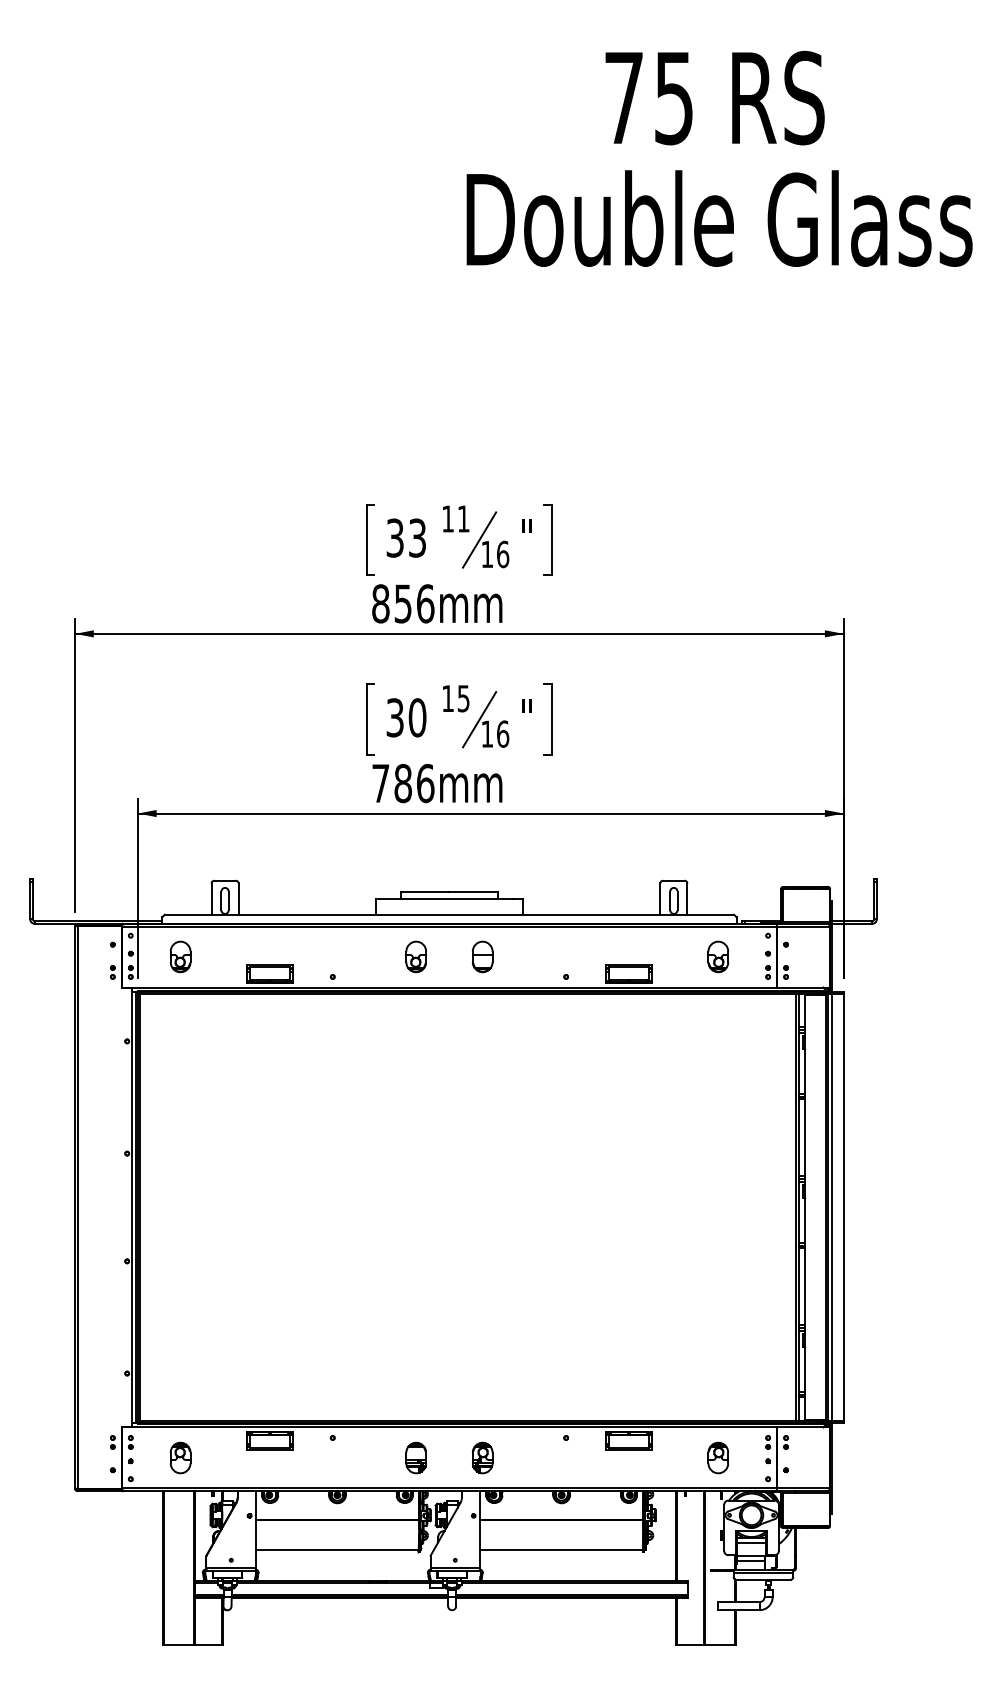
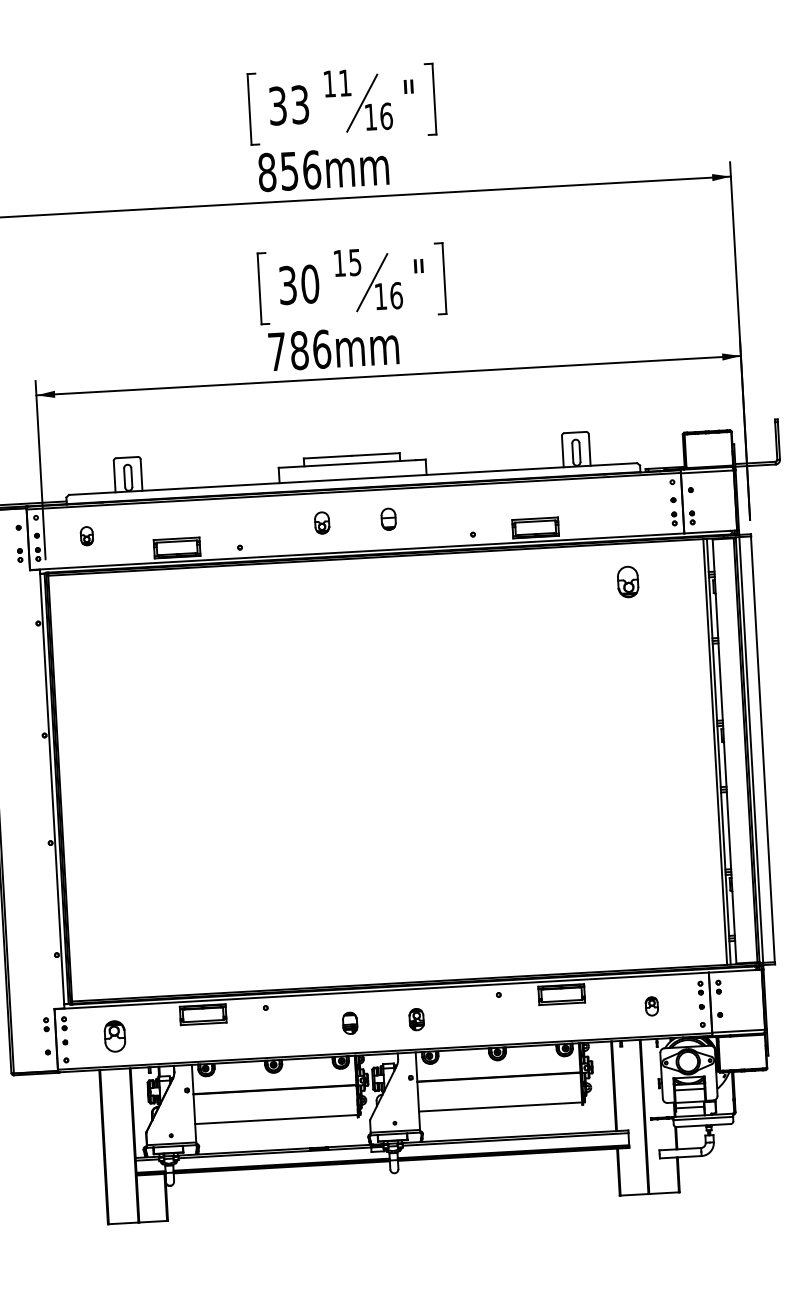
part: (180, 956) -> (86, 535), size x0.6
part: (415, 956) -> (321, 522), size x0.7
part: (482, 956) -> (388, 518), size x0.7
part: (718, 956) -> (628, 581), moved
part: (415, 1457) -> (349, 1022), size x0.7
part: (482, 1457) -> (416, 1019), size x0.7
part: (718, 1457) -> (651, 1005), size x0.6

